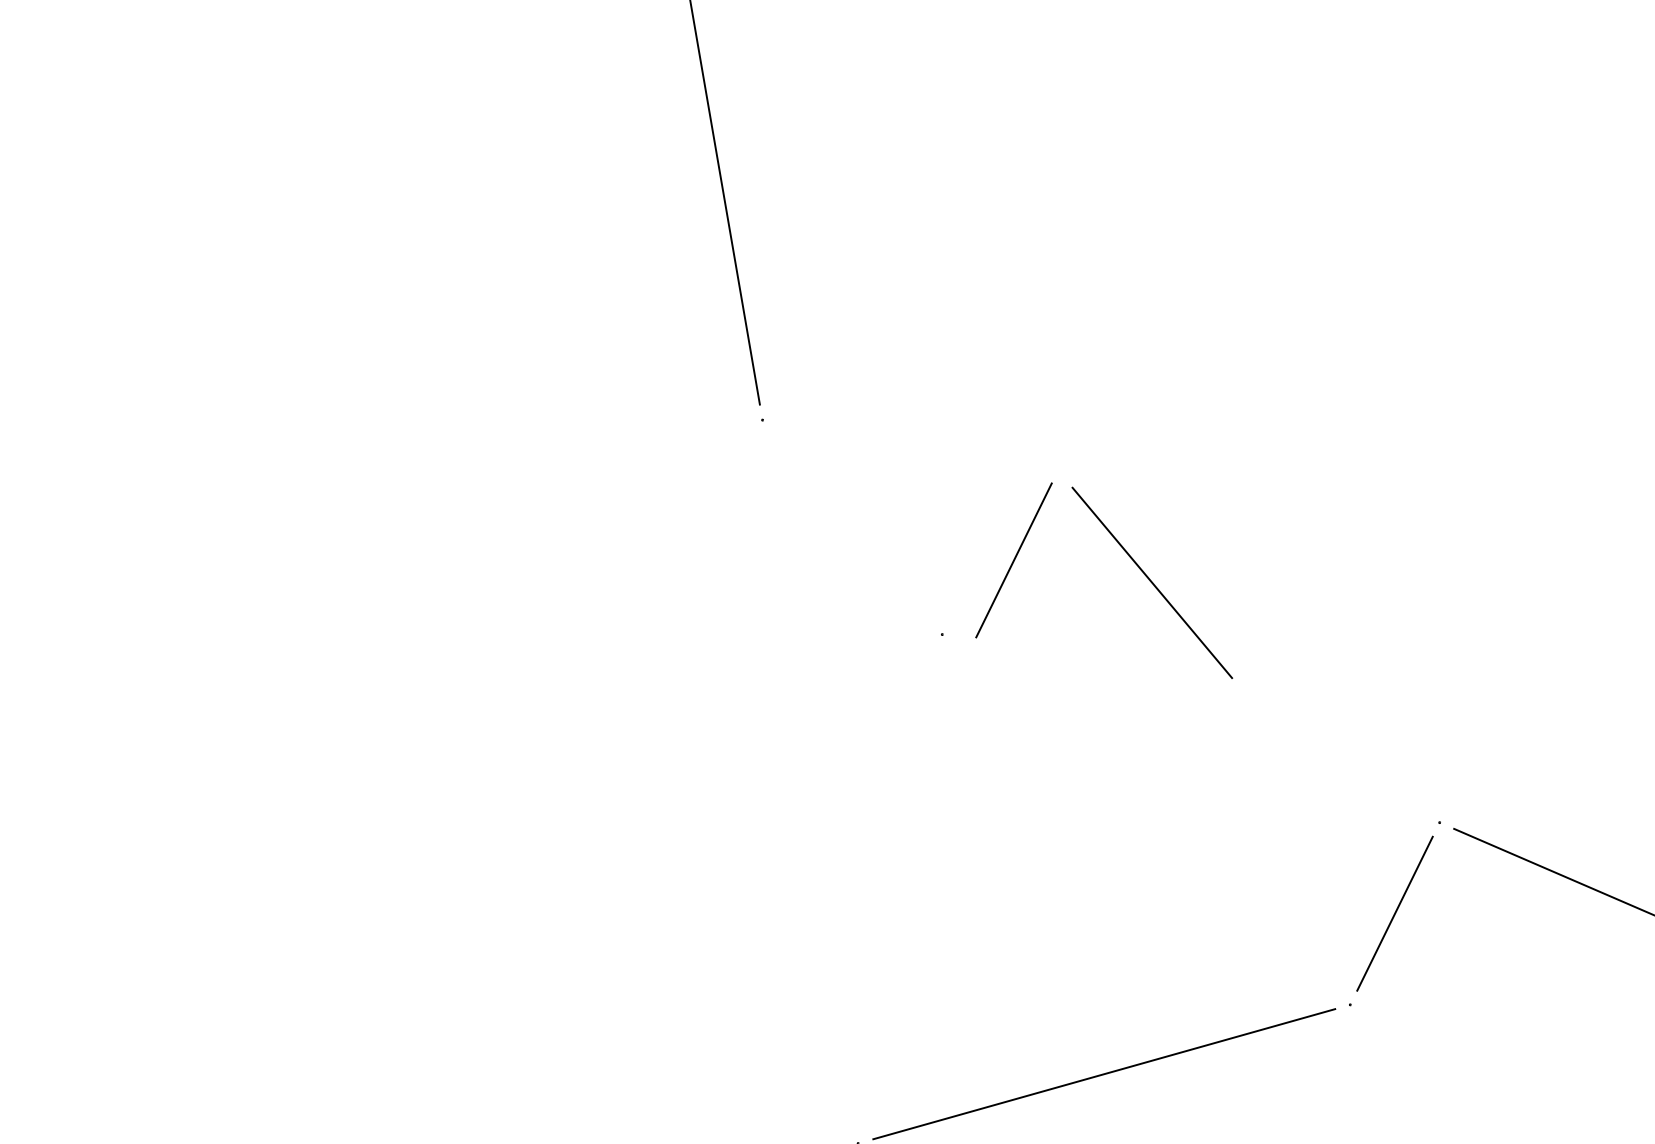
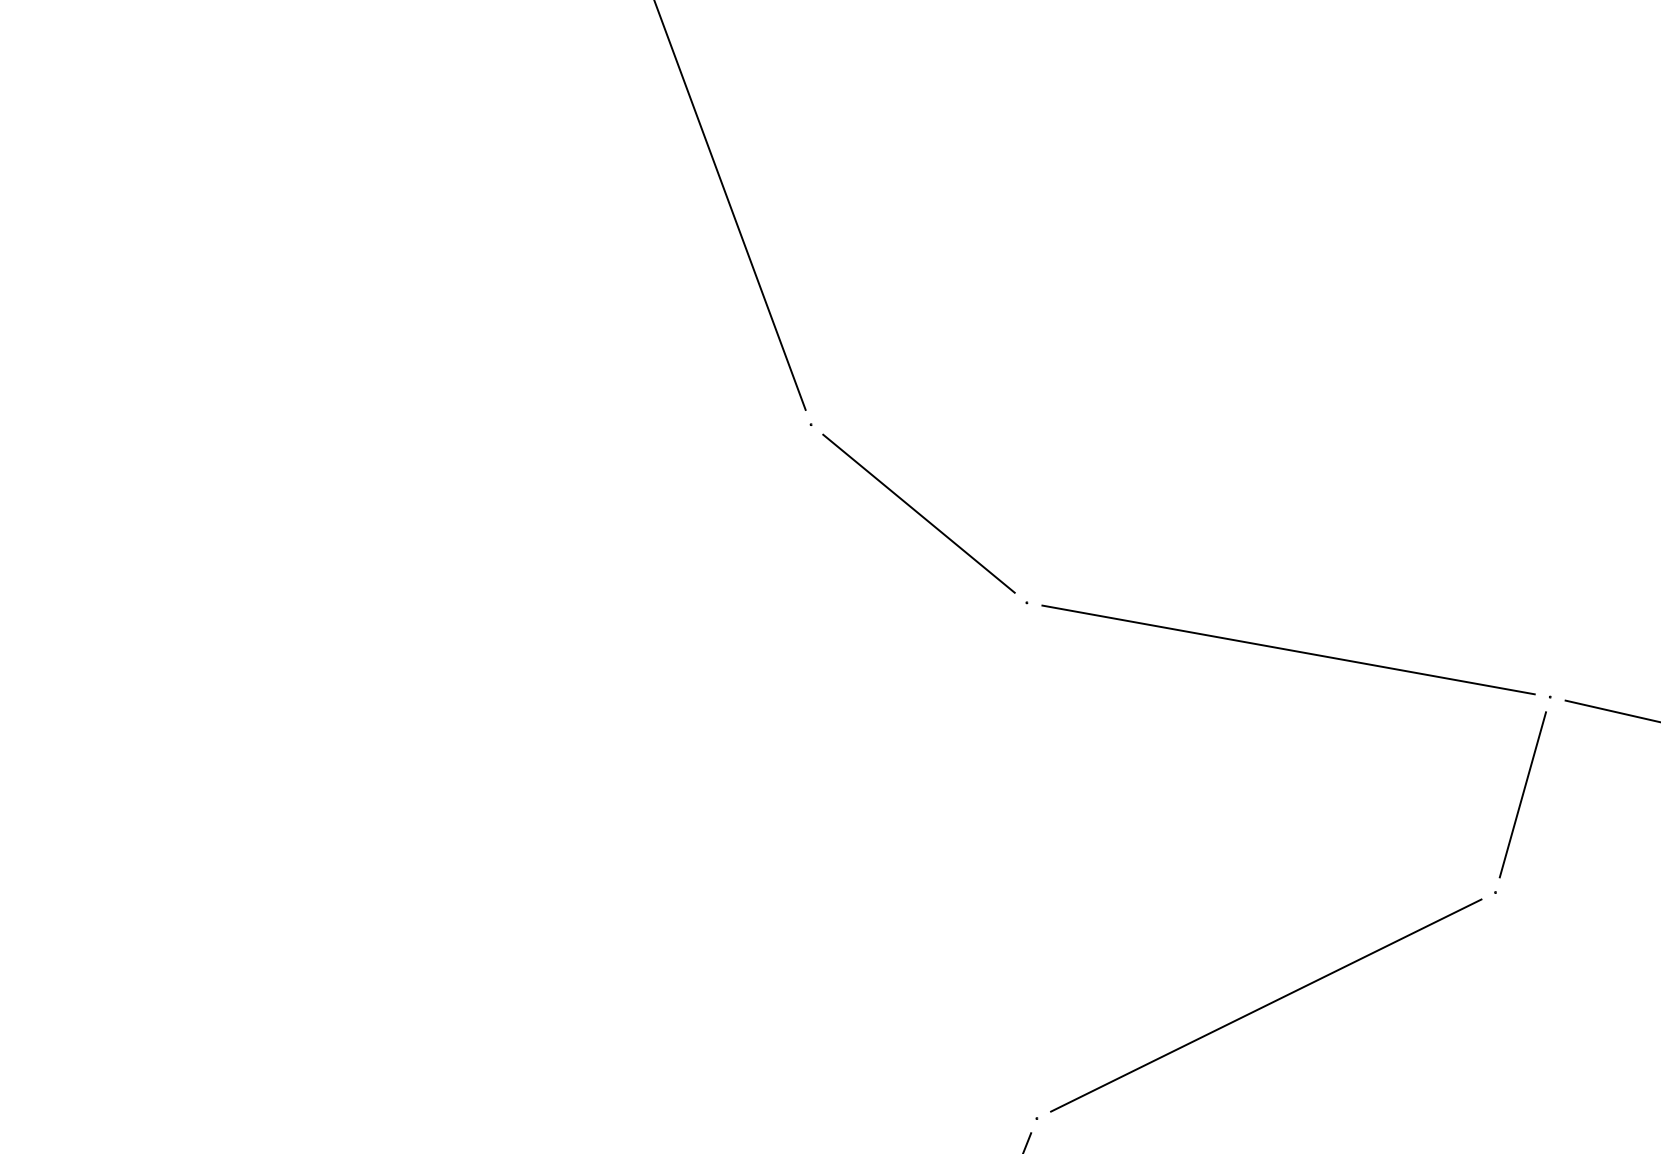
line: (1013, 560) -> (1083, 516), removed
line: (1151, 582) -> (918, 513), moved
line: (1191, 728) -> (1288, 649), added

